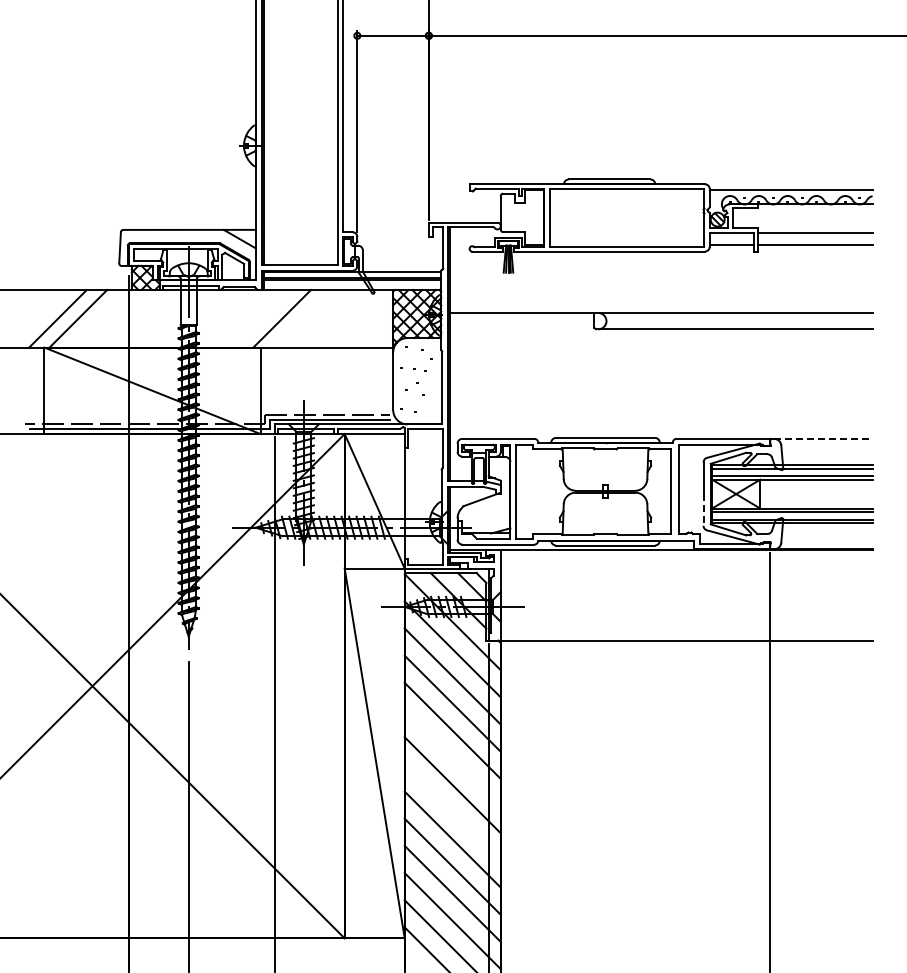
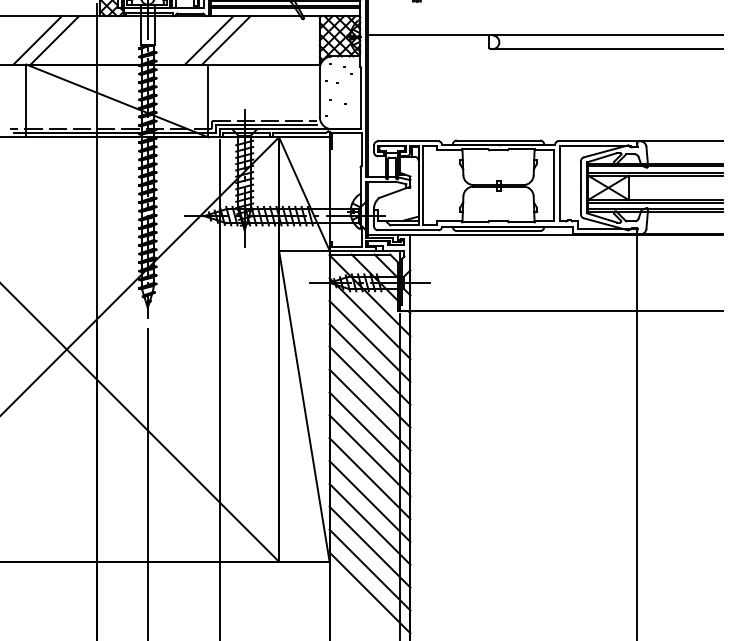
line: (261, 318) -> (209, 40), added
line: (823, 438) -> (681, 141), dashed -> solid
line: (703, 509) -> (580, 200), dashed -> solid
line: (452, 758) -> (369, 410), added
line: (452, 812) -> (369, 455), added

